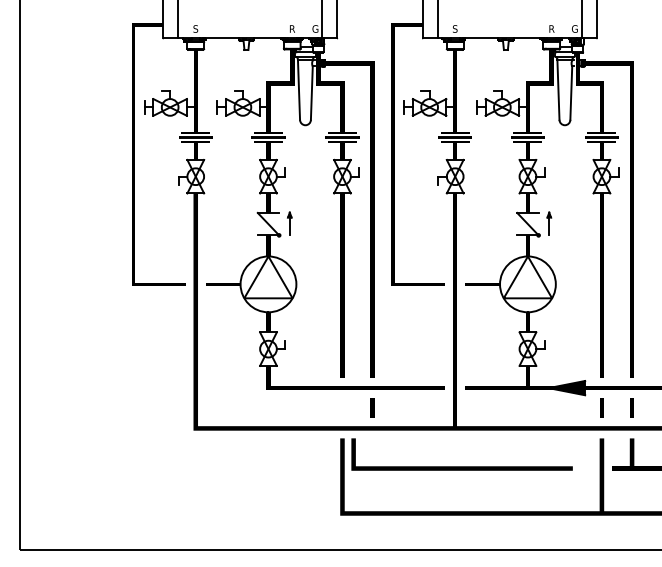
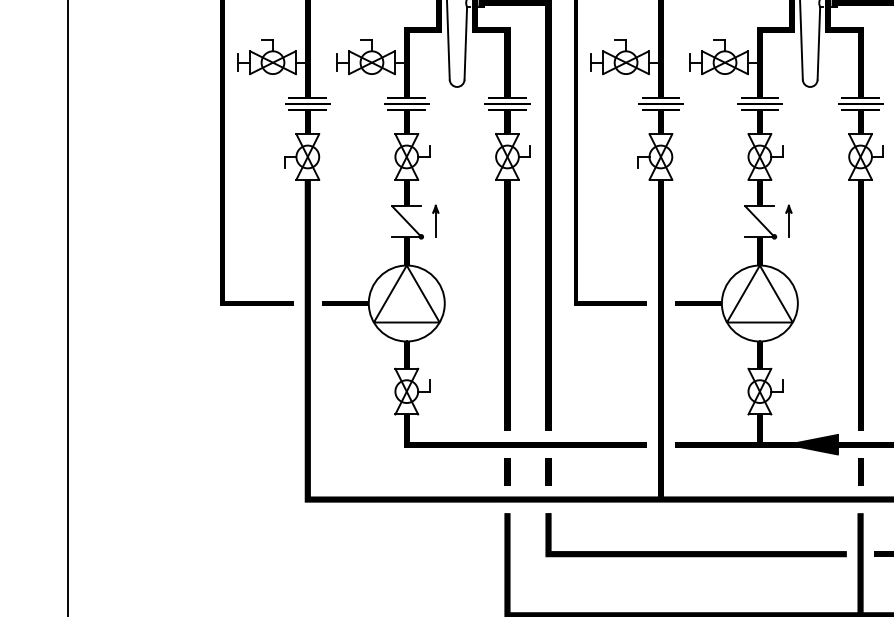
line: (342, 407) -> (507, 471), added
line: (461, 466) -> (695, 551), moved

